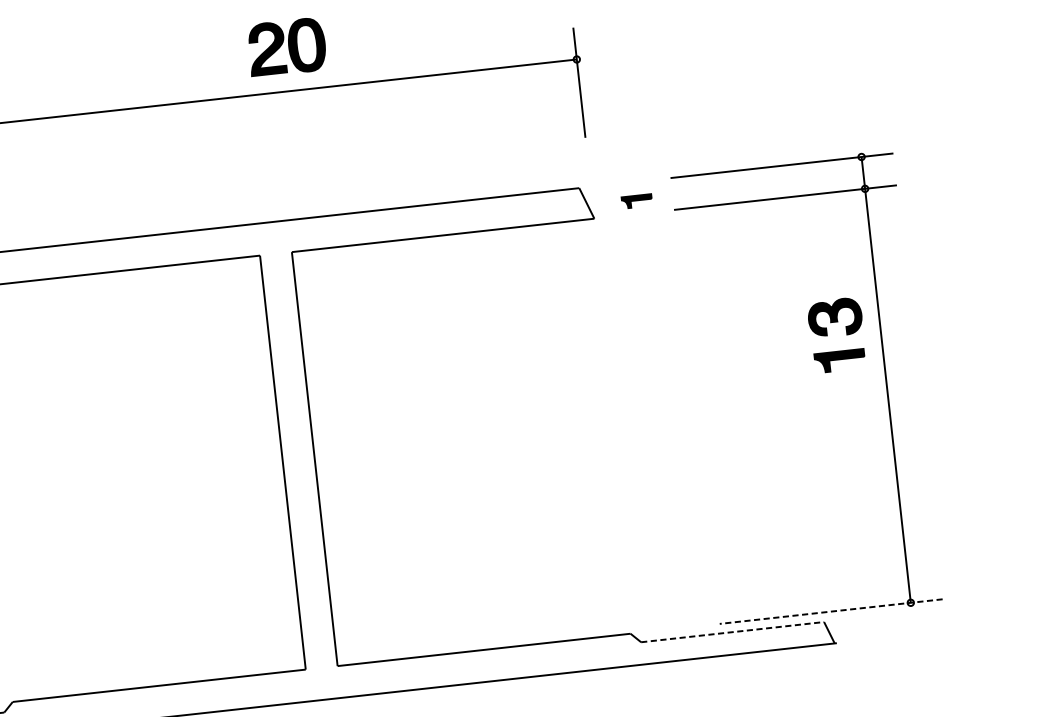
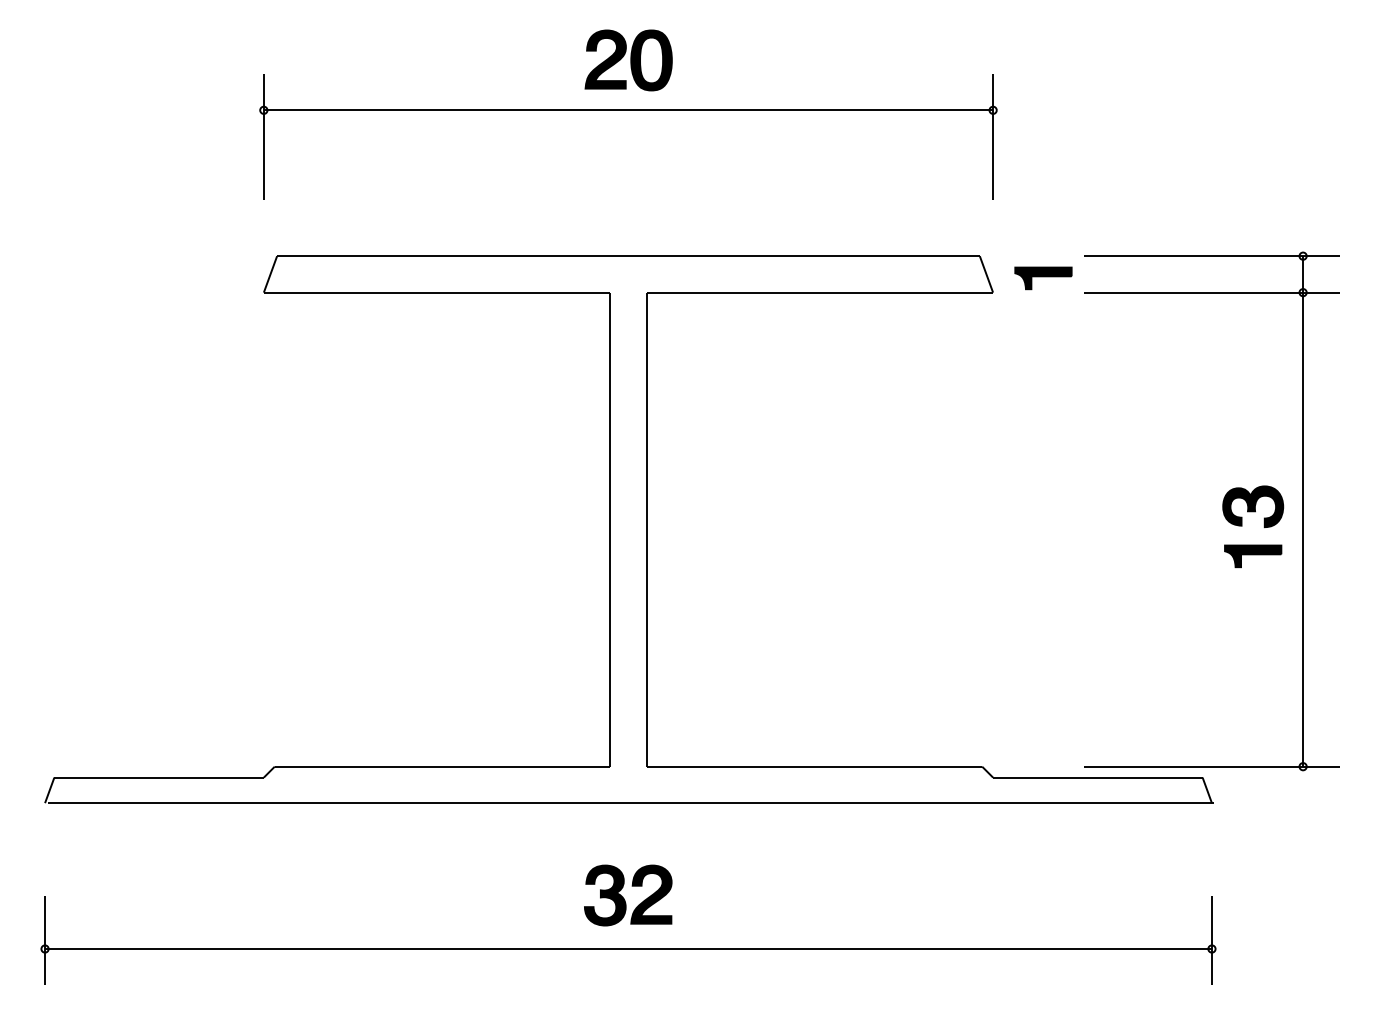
part: (286, 47) -> (628, 60), moved
part: (637, 201) -> (1043, 278), size x1.67
part: (846, 333) -> (1263, 526), moved
line: (830, 611) -> (1211, 766), dashed -> solid
line: (732, 632) -> (1097, 777), dashed -> solid

